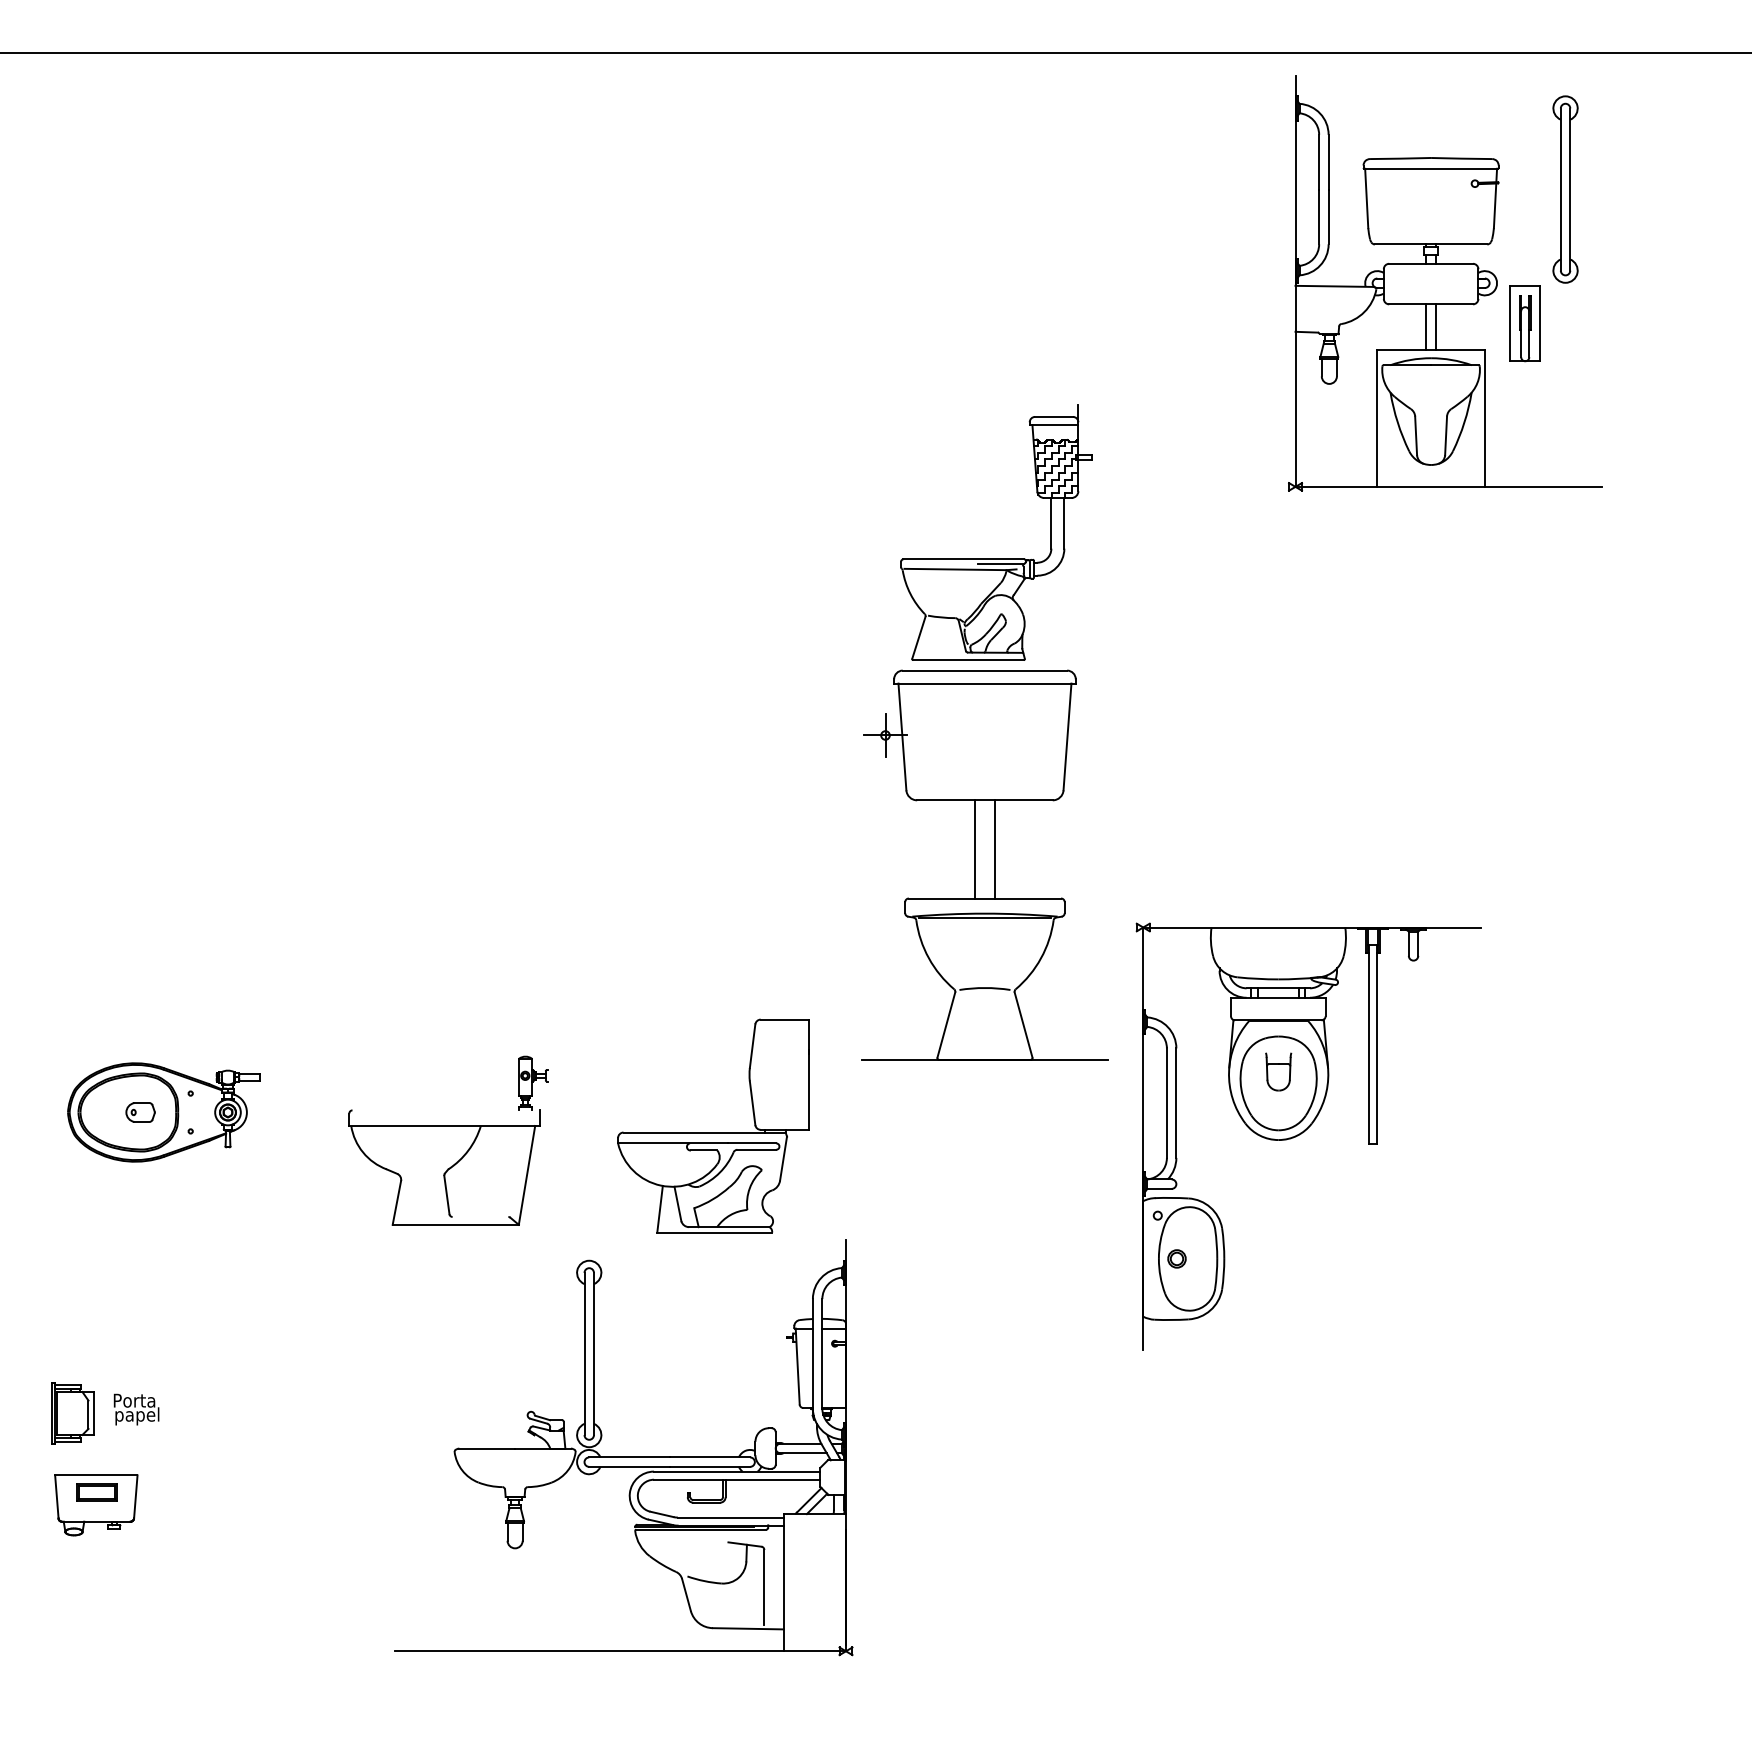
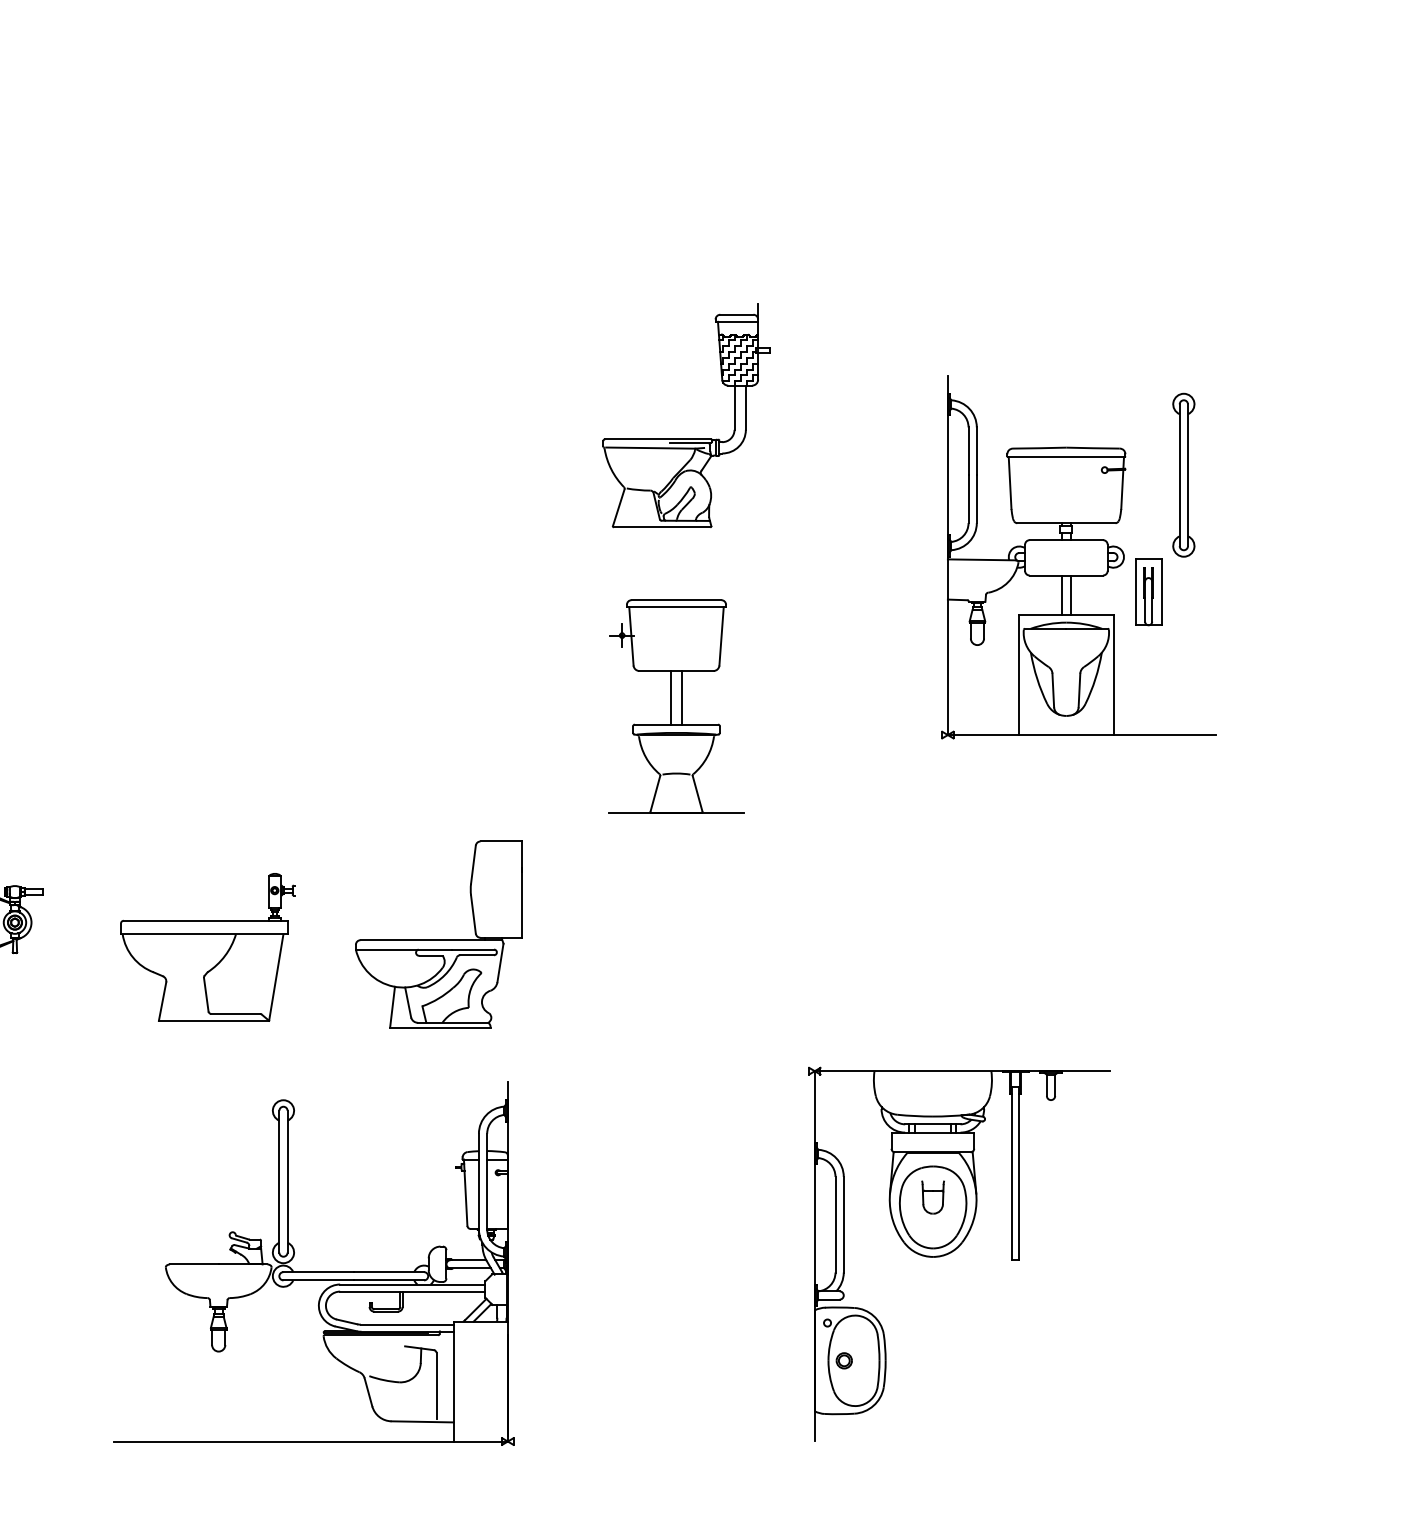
part: (1445, 283) -> (1078, 557), moved
part: (984, 864) -> (676, 705), size x0.62
line: (446, 1110) -> (205, 920), added
part: (1308, 1136) -> (959, 1253), moved
line: (480, 1216) -> (235, 1013), added
part: (623, 1456) -> (313, 1271), moved

